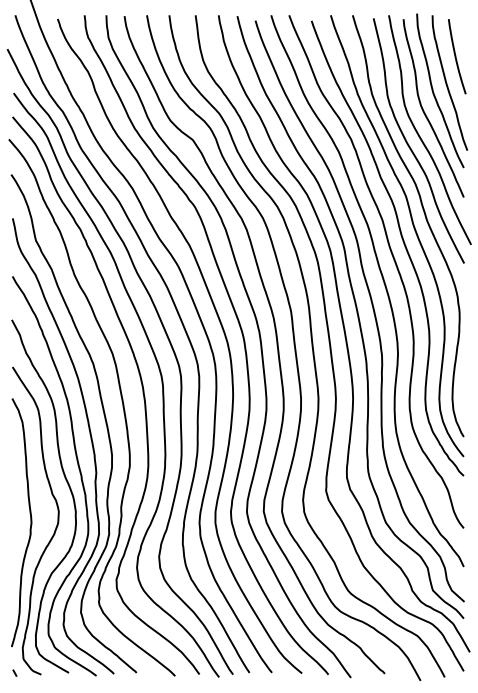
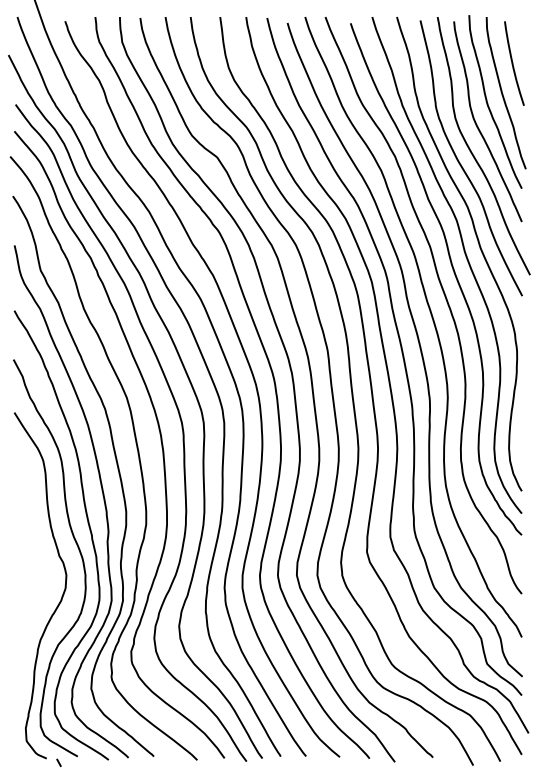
curve: (30, 522) -> (34, 587), removed
line: (14, 672) -> (58, 762), moved

